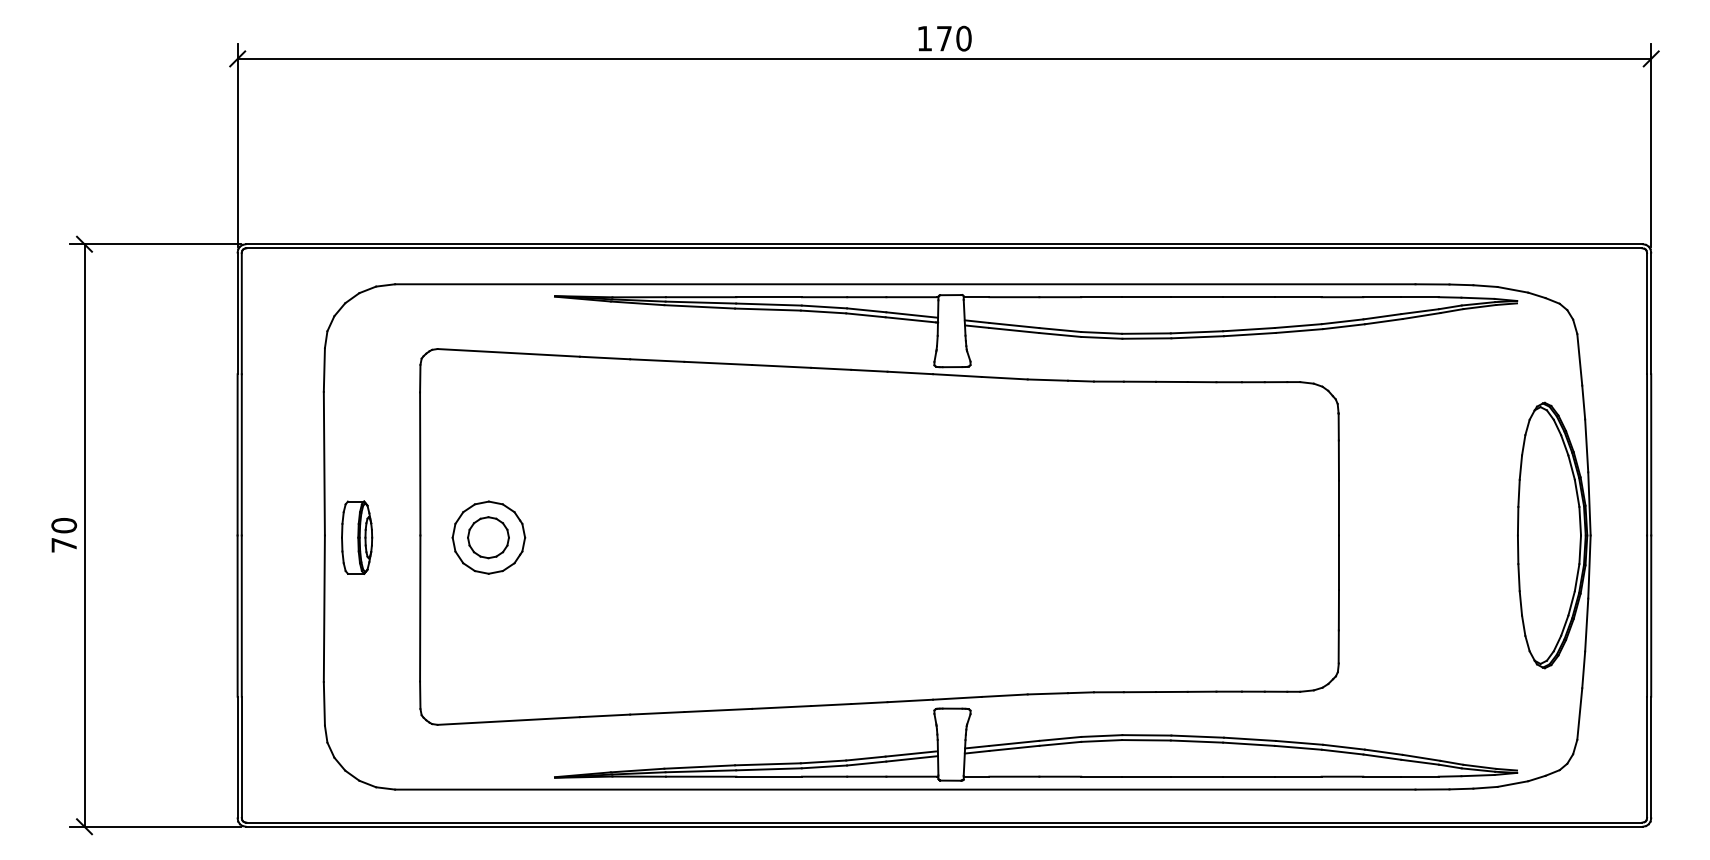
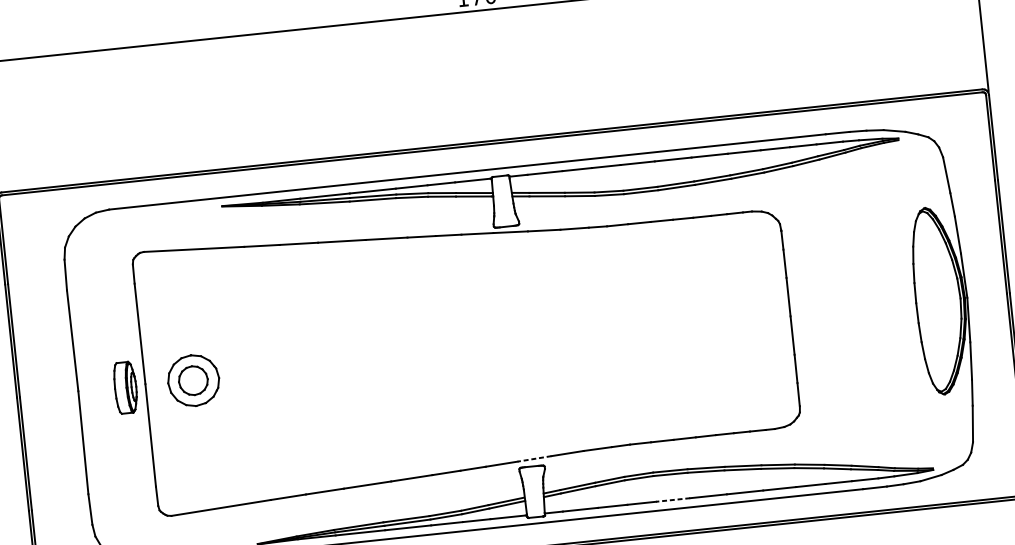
part: (357, 537) -> (125, 387), moved
line: (956, 698) -> (533, 459), solid -> dashed
line: (1145, 776) -> (672, 499), solid -> dashed

